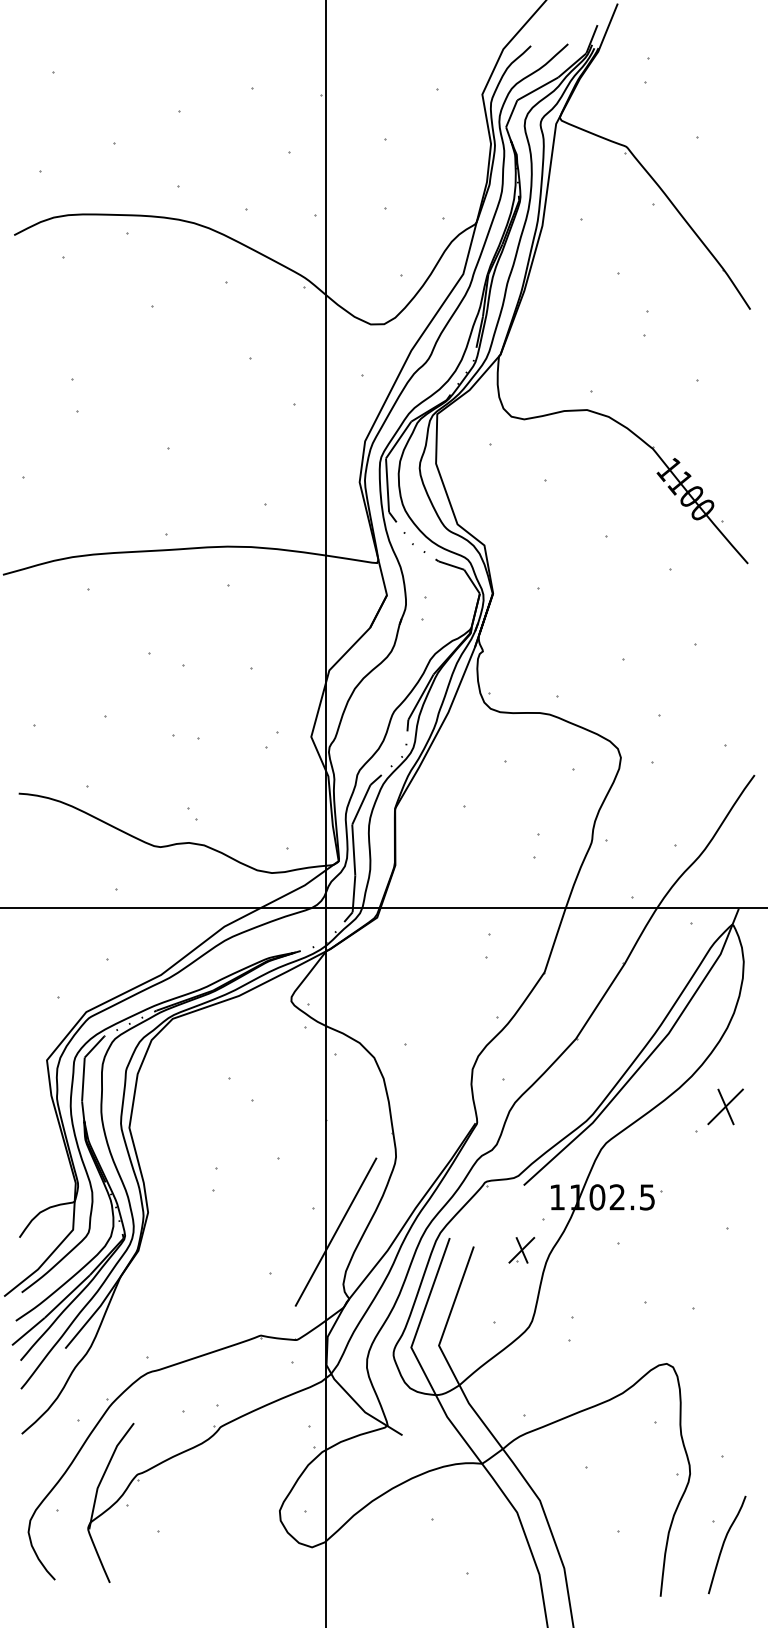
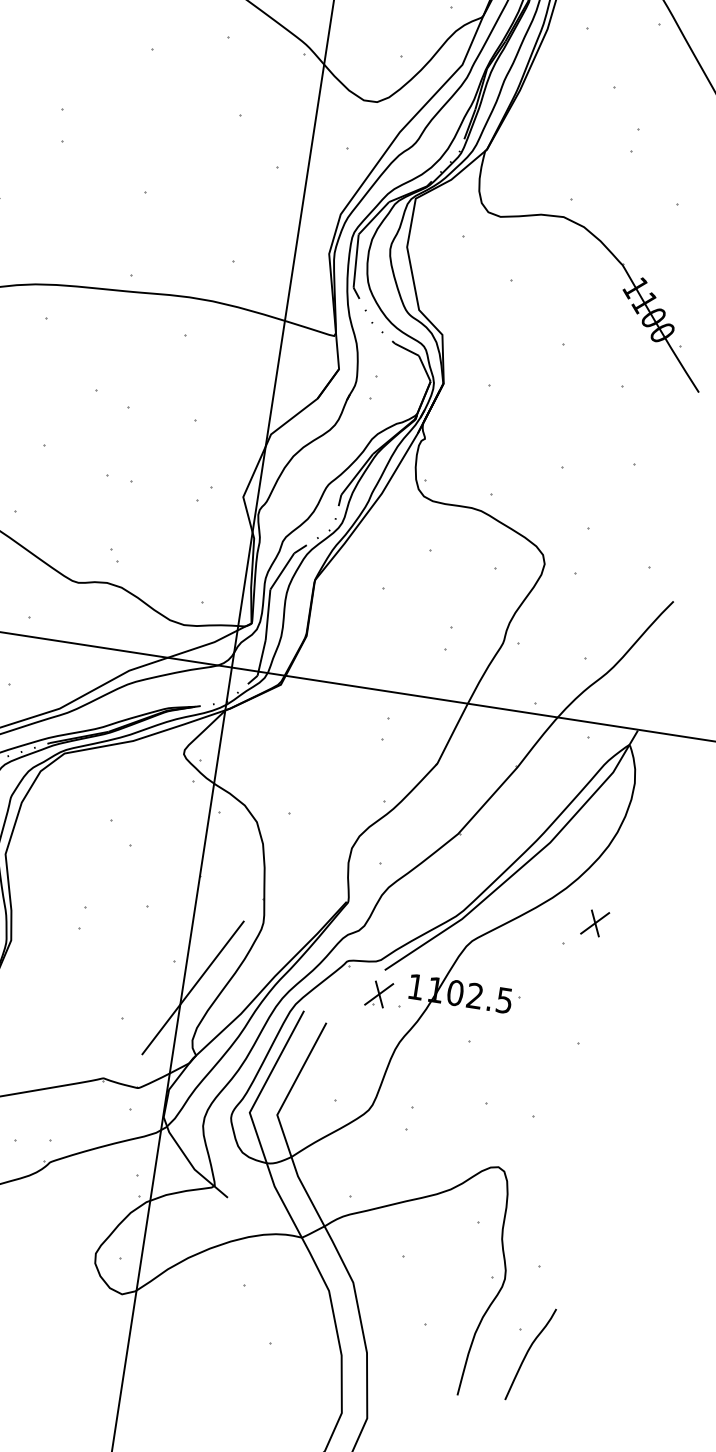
part: (725, 1106) -> (595, 922), size x0.71
part: (521, 1250) -> (378, 994), moved

